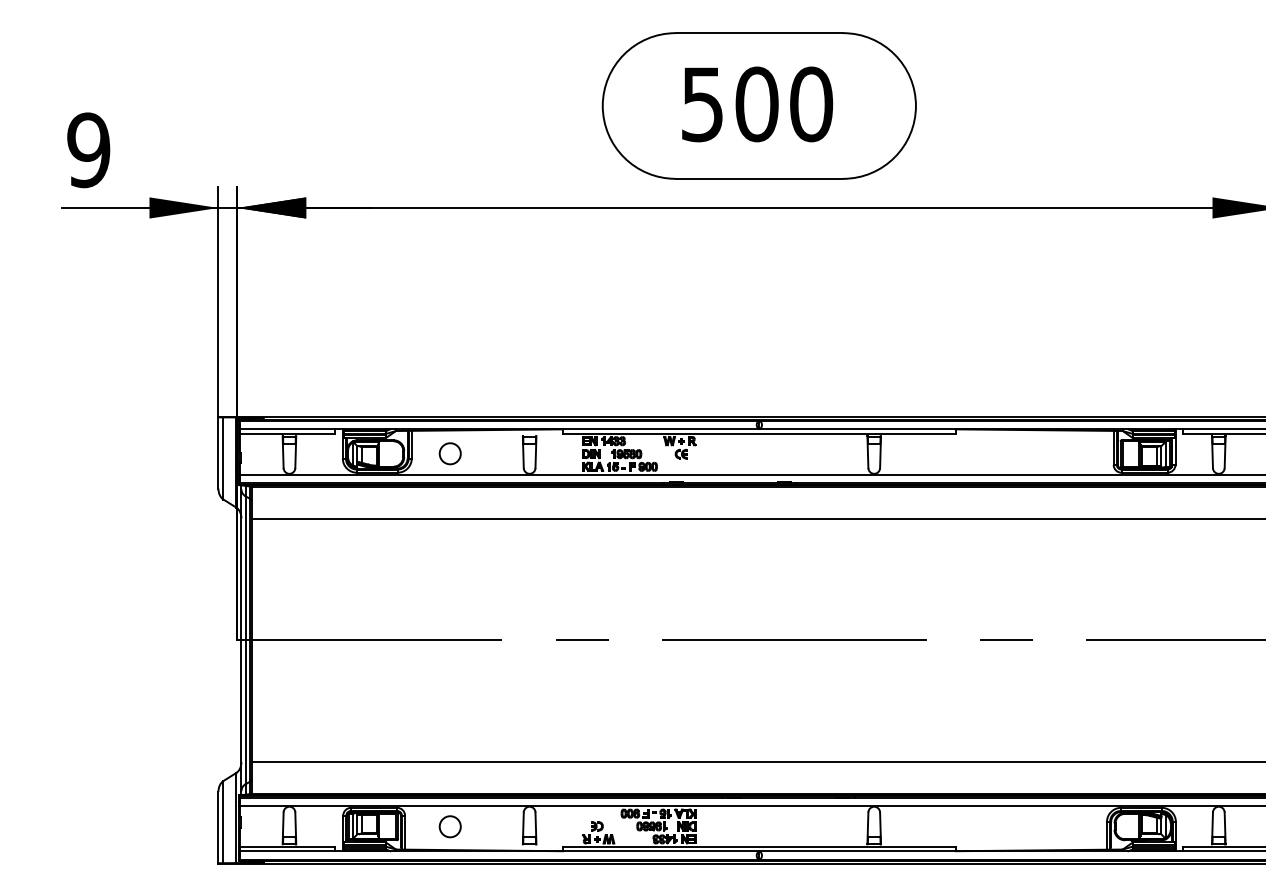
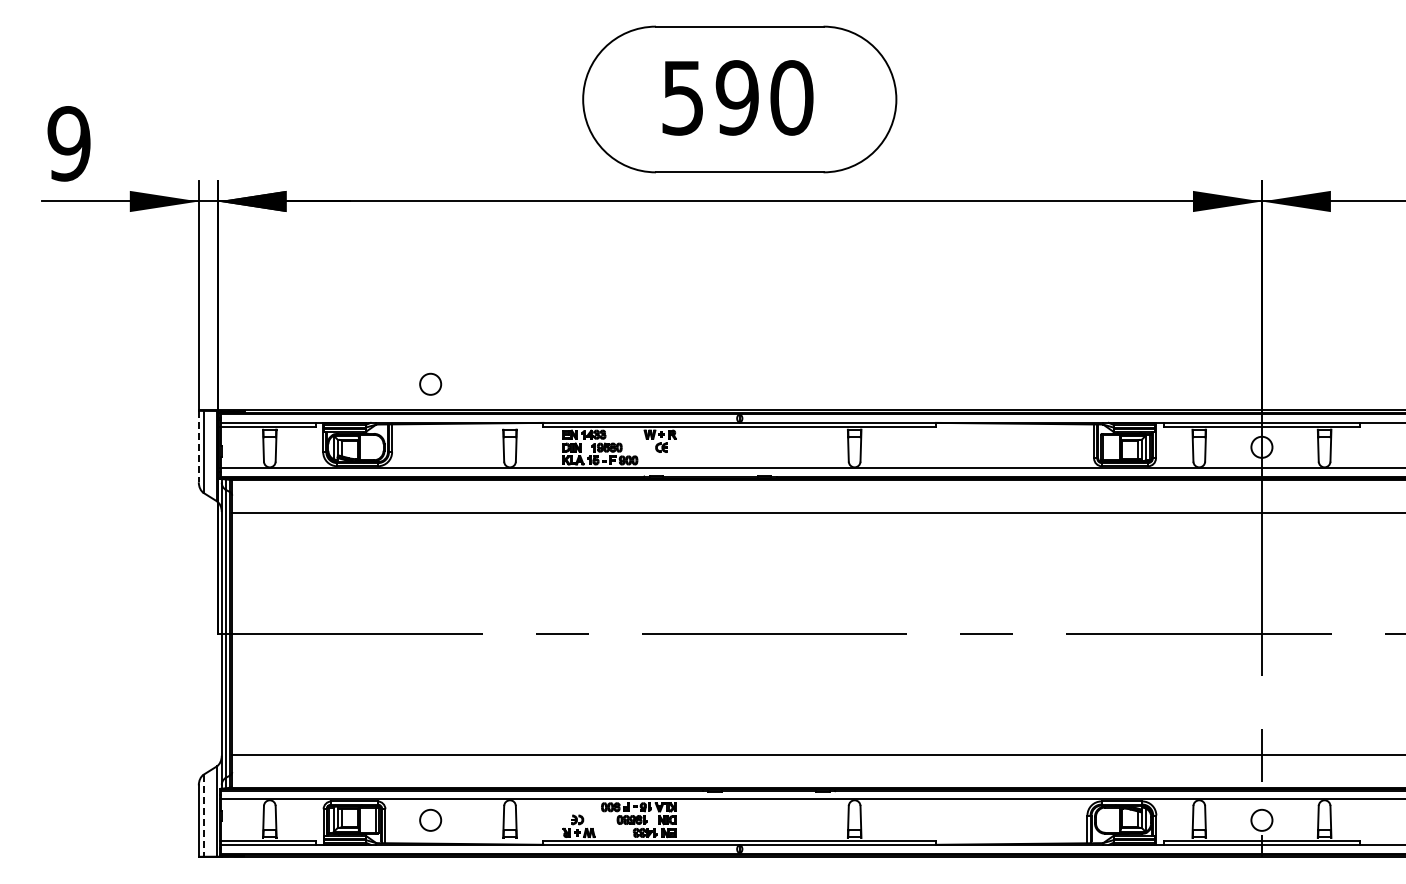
text: (757, 103) -> (737, 97), 500 -> 590
line: (218, 452) -> (198, 446), solid -> dashed
circle: (450, 452) -> (430, 383), moved
line: (223, 822) -> (203, 816), solid -> dashed

